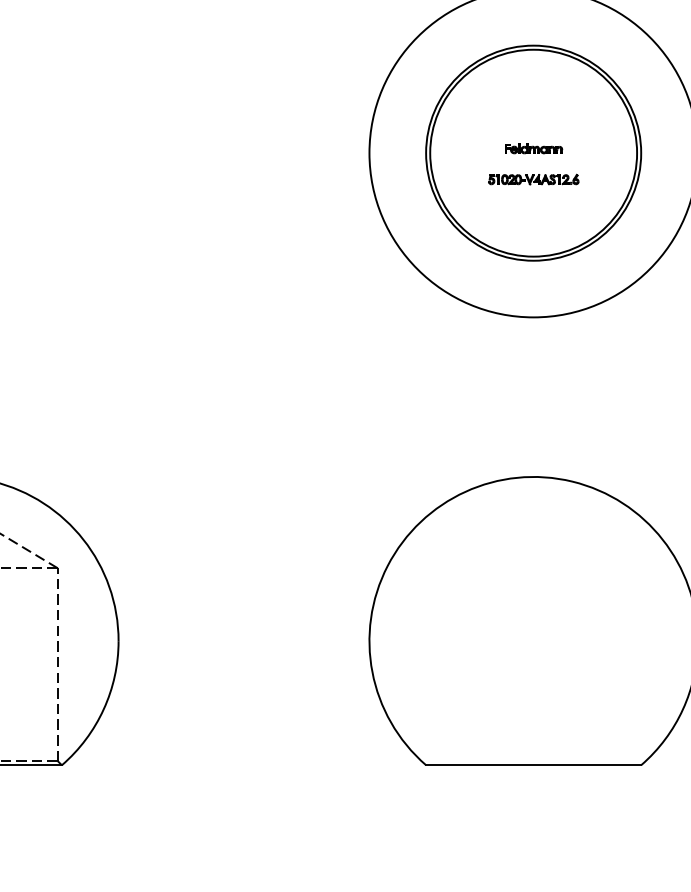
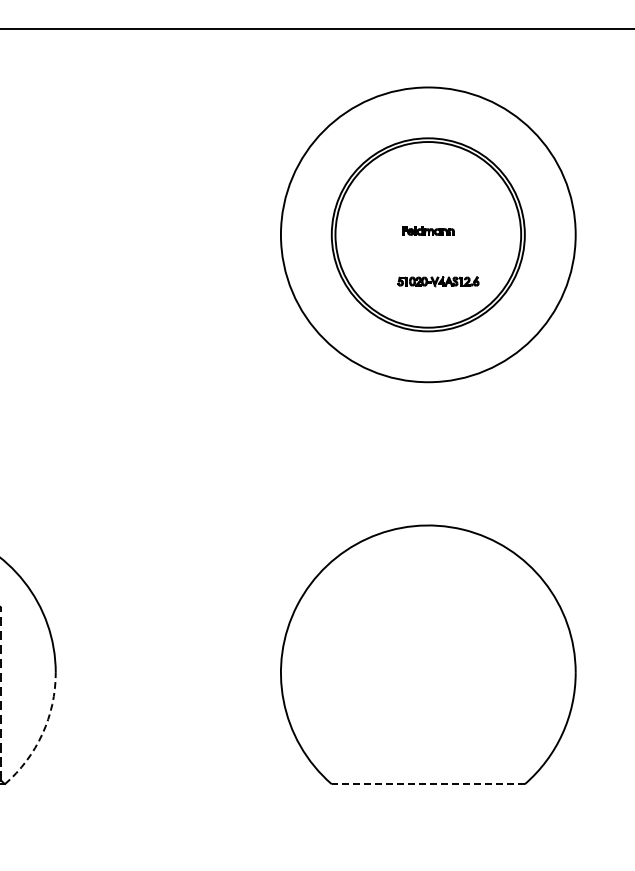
part: (533, 179) -> (438, 281), moved
arc: (103, 709) -> (42, 734), solid -> dashed
line: (533, 765) -> (428, 784), solid -> dashed

